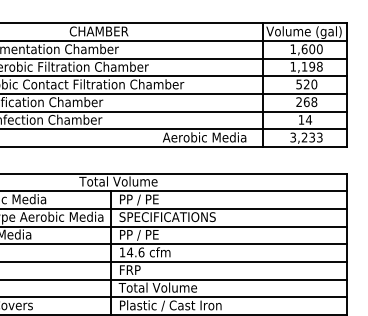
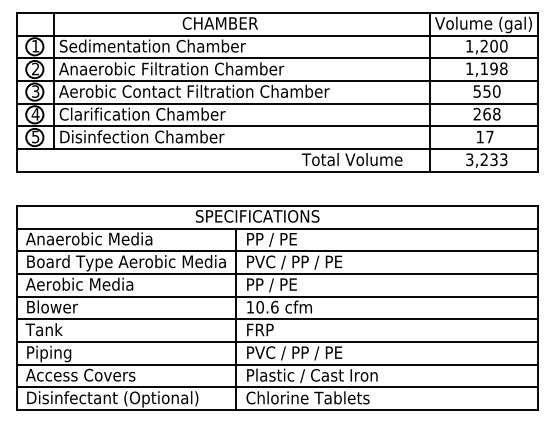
text: (304, 48) -> (484, 45), 1,600 -> 1,200
text: (306, 84) -> (486, 91), 520 -> 550
text: (308, 119) -> (489, 136), 14 -> 17
text: (204, 137) -> (355, 159), Aerobic Media -> Total Volume
text: (127, 180) -> (256, 215), Total Volume -> SPECIFICATIONS
text: (167, 217) -> (308, 262), SPECIFICATIONS -> PVC / PP / PE
text: (130, 251) -> (260, 306), 14.6 -> 10.6
text: (157, 288) -> (295, 353), Total Volume -> PVC / PP / PE

